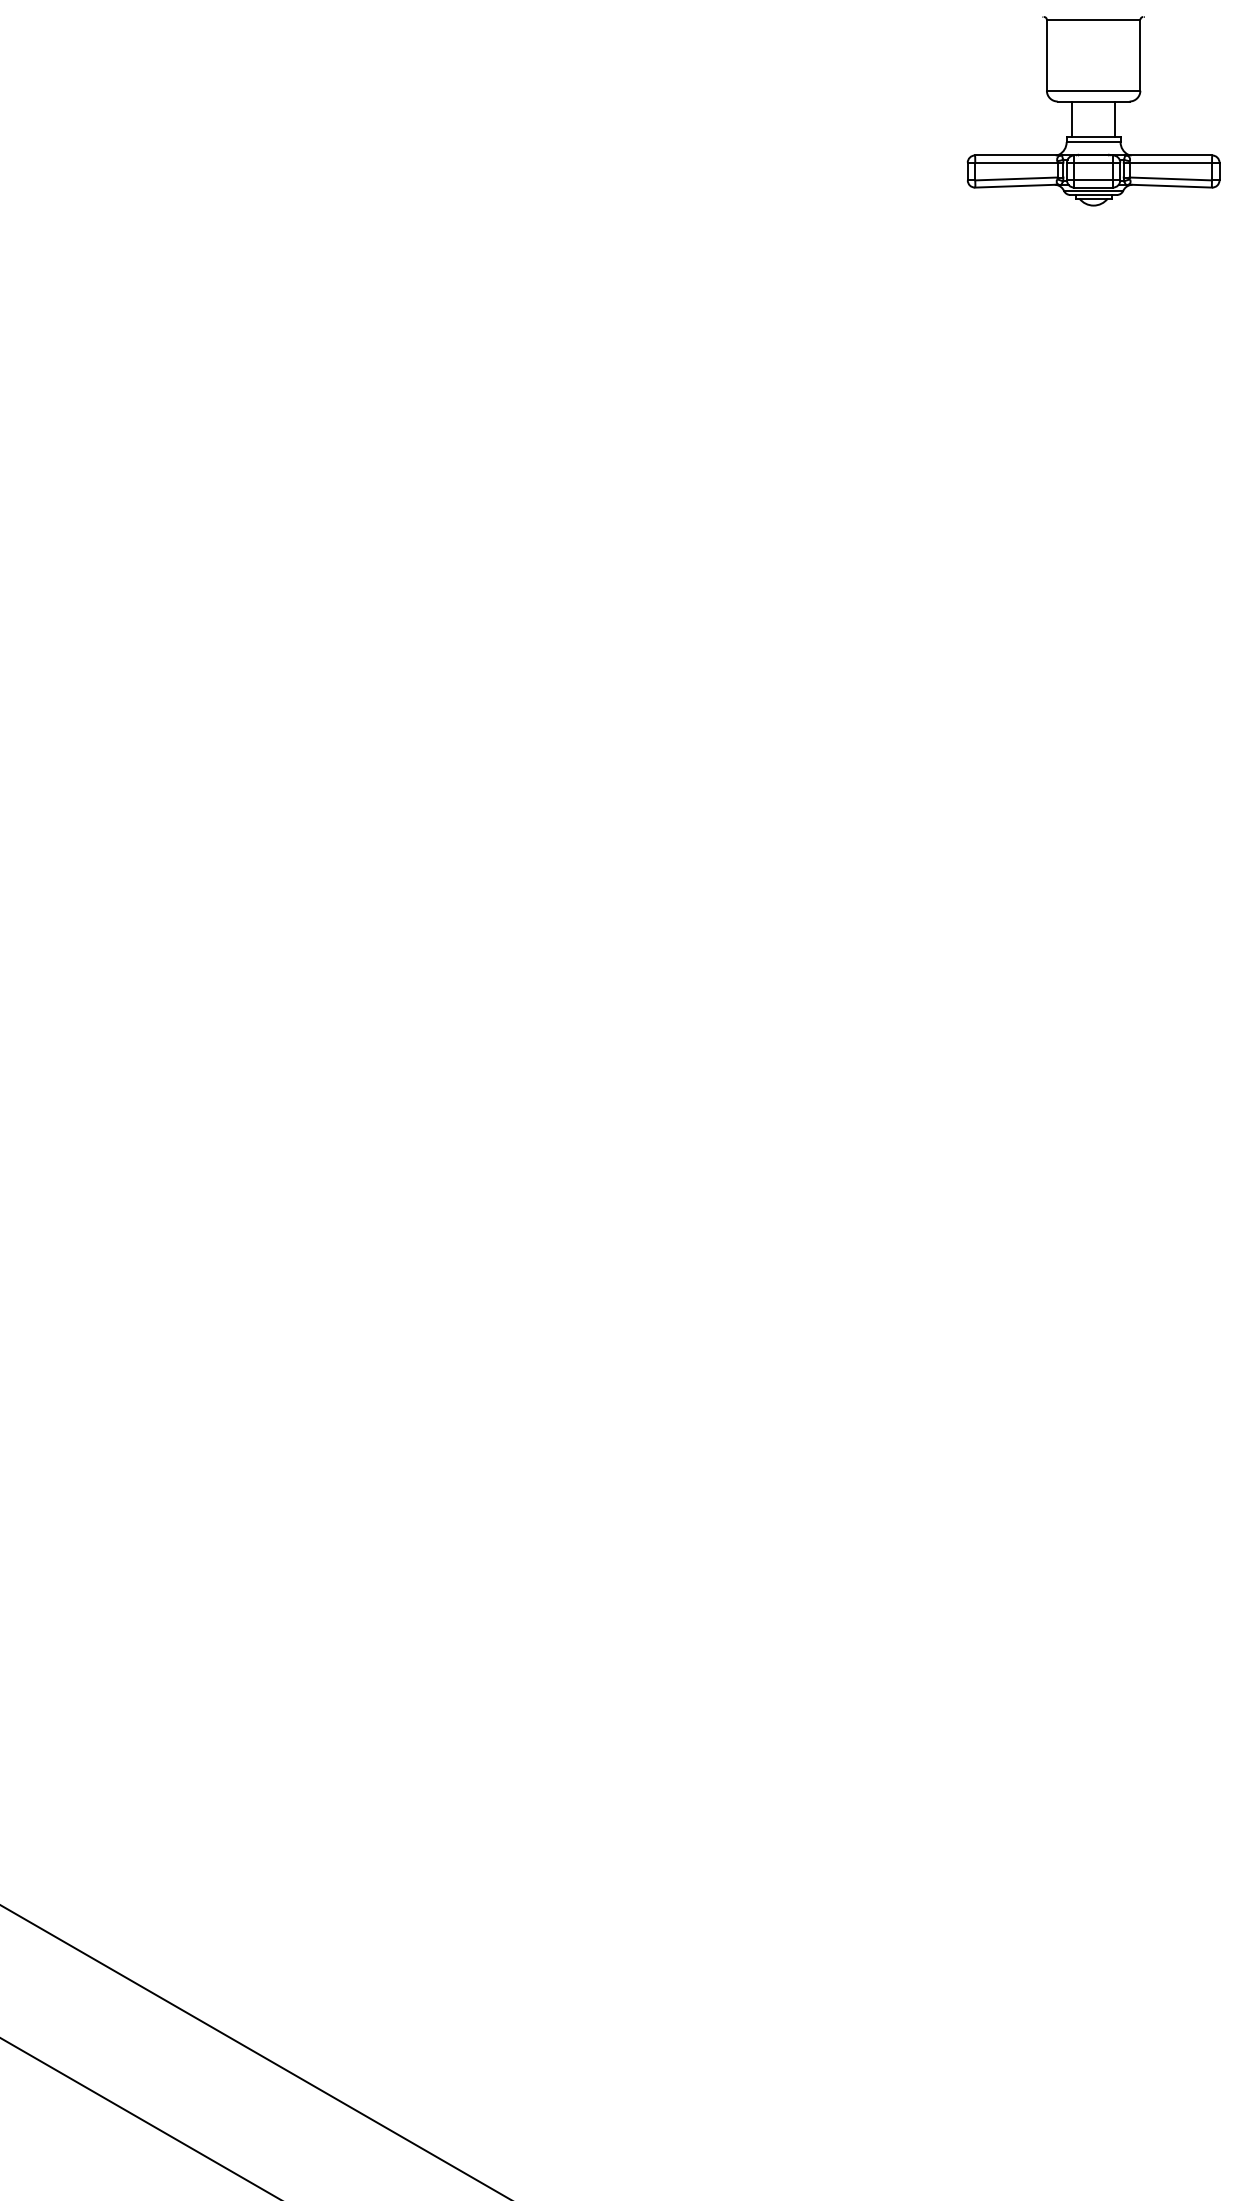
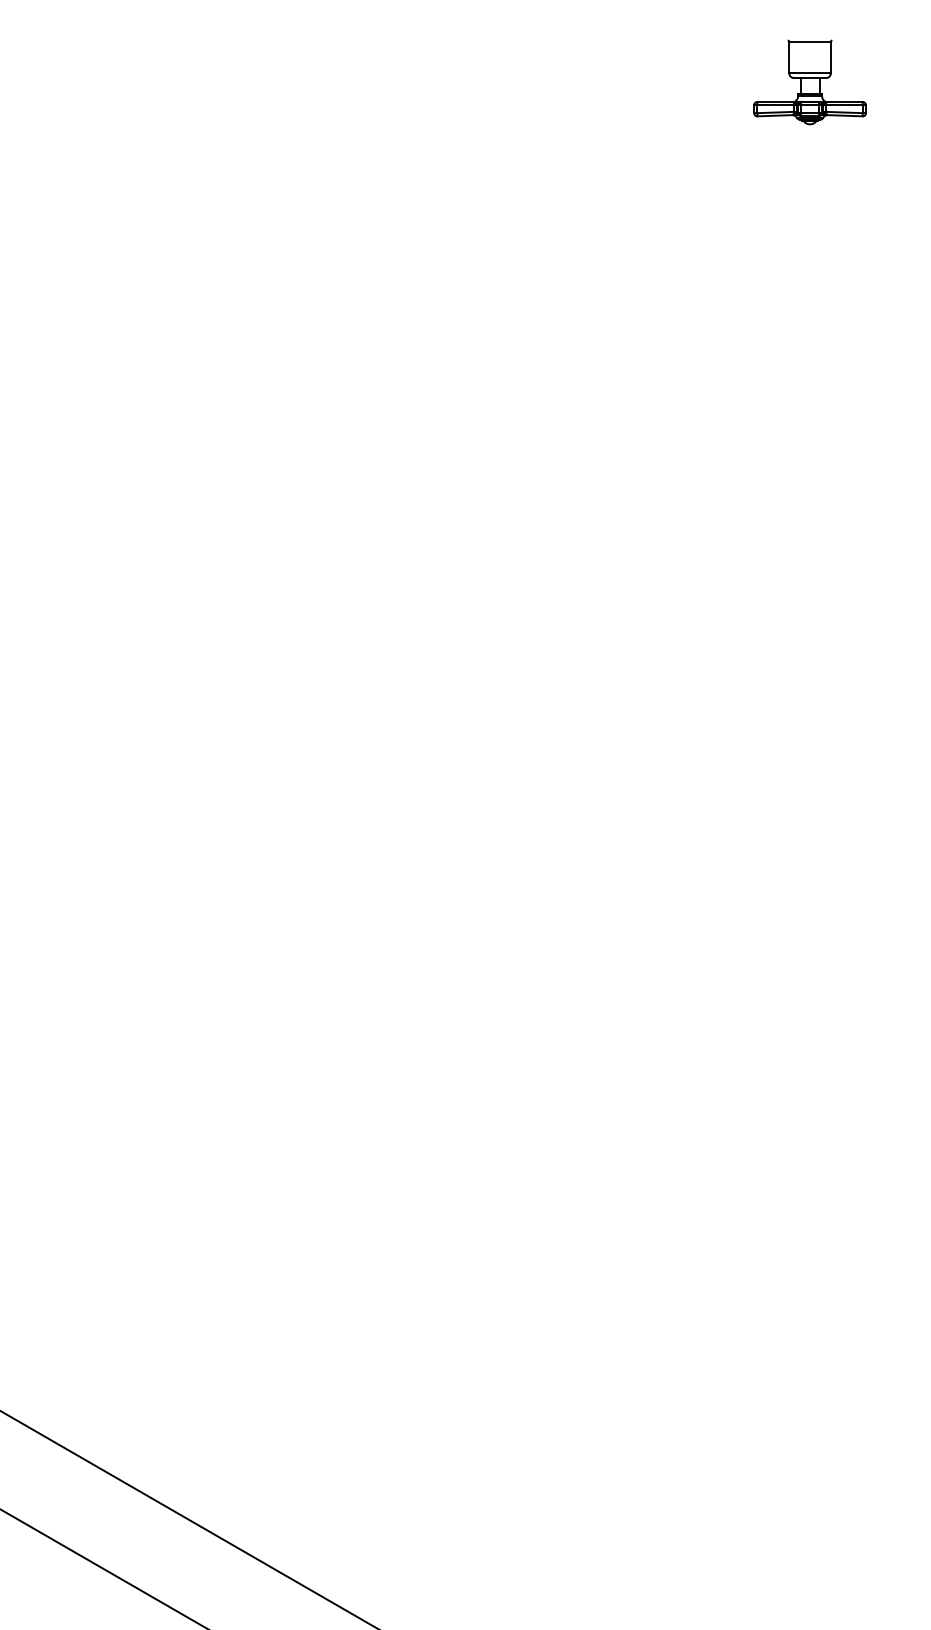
part: (1093, 111) -> (809, 82), size x0.6

